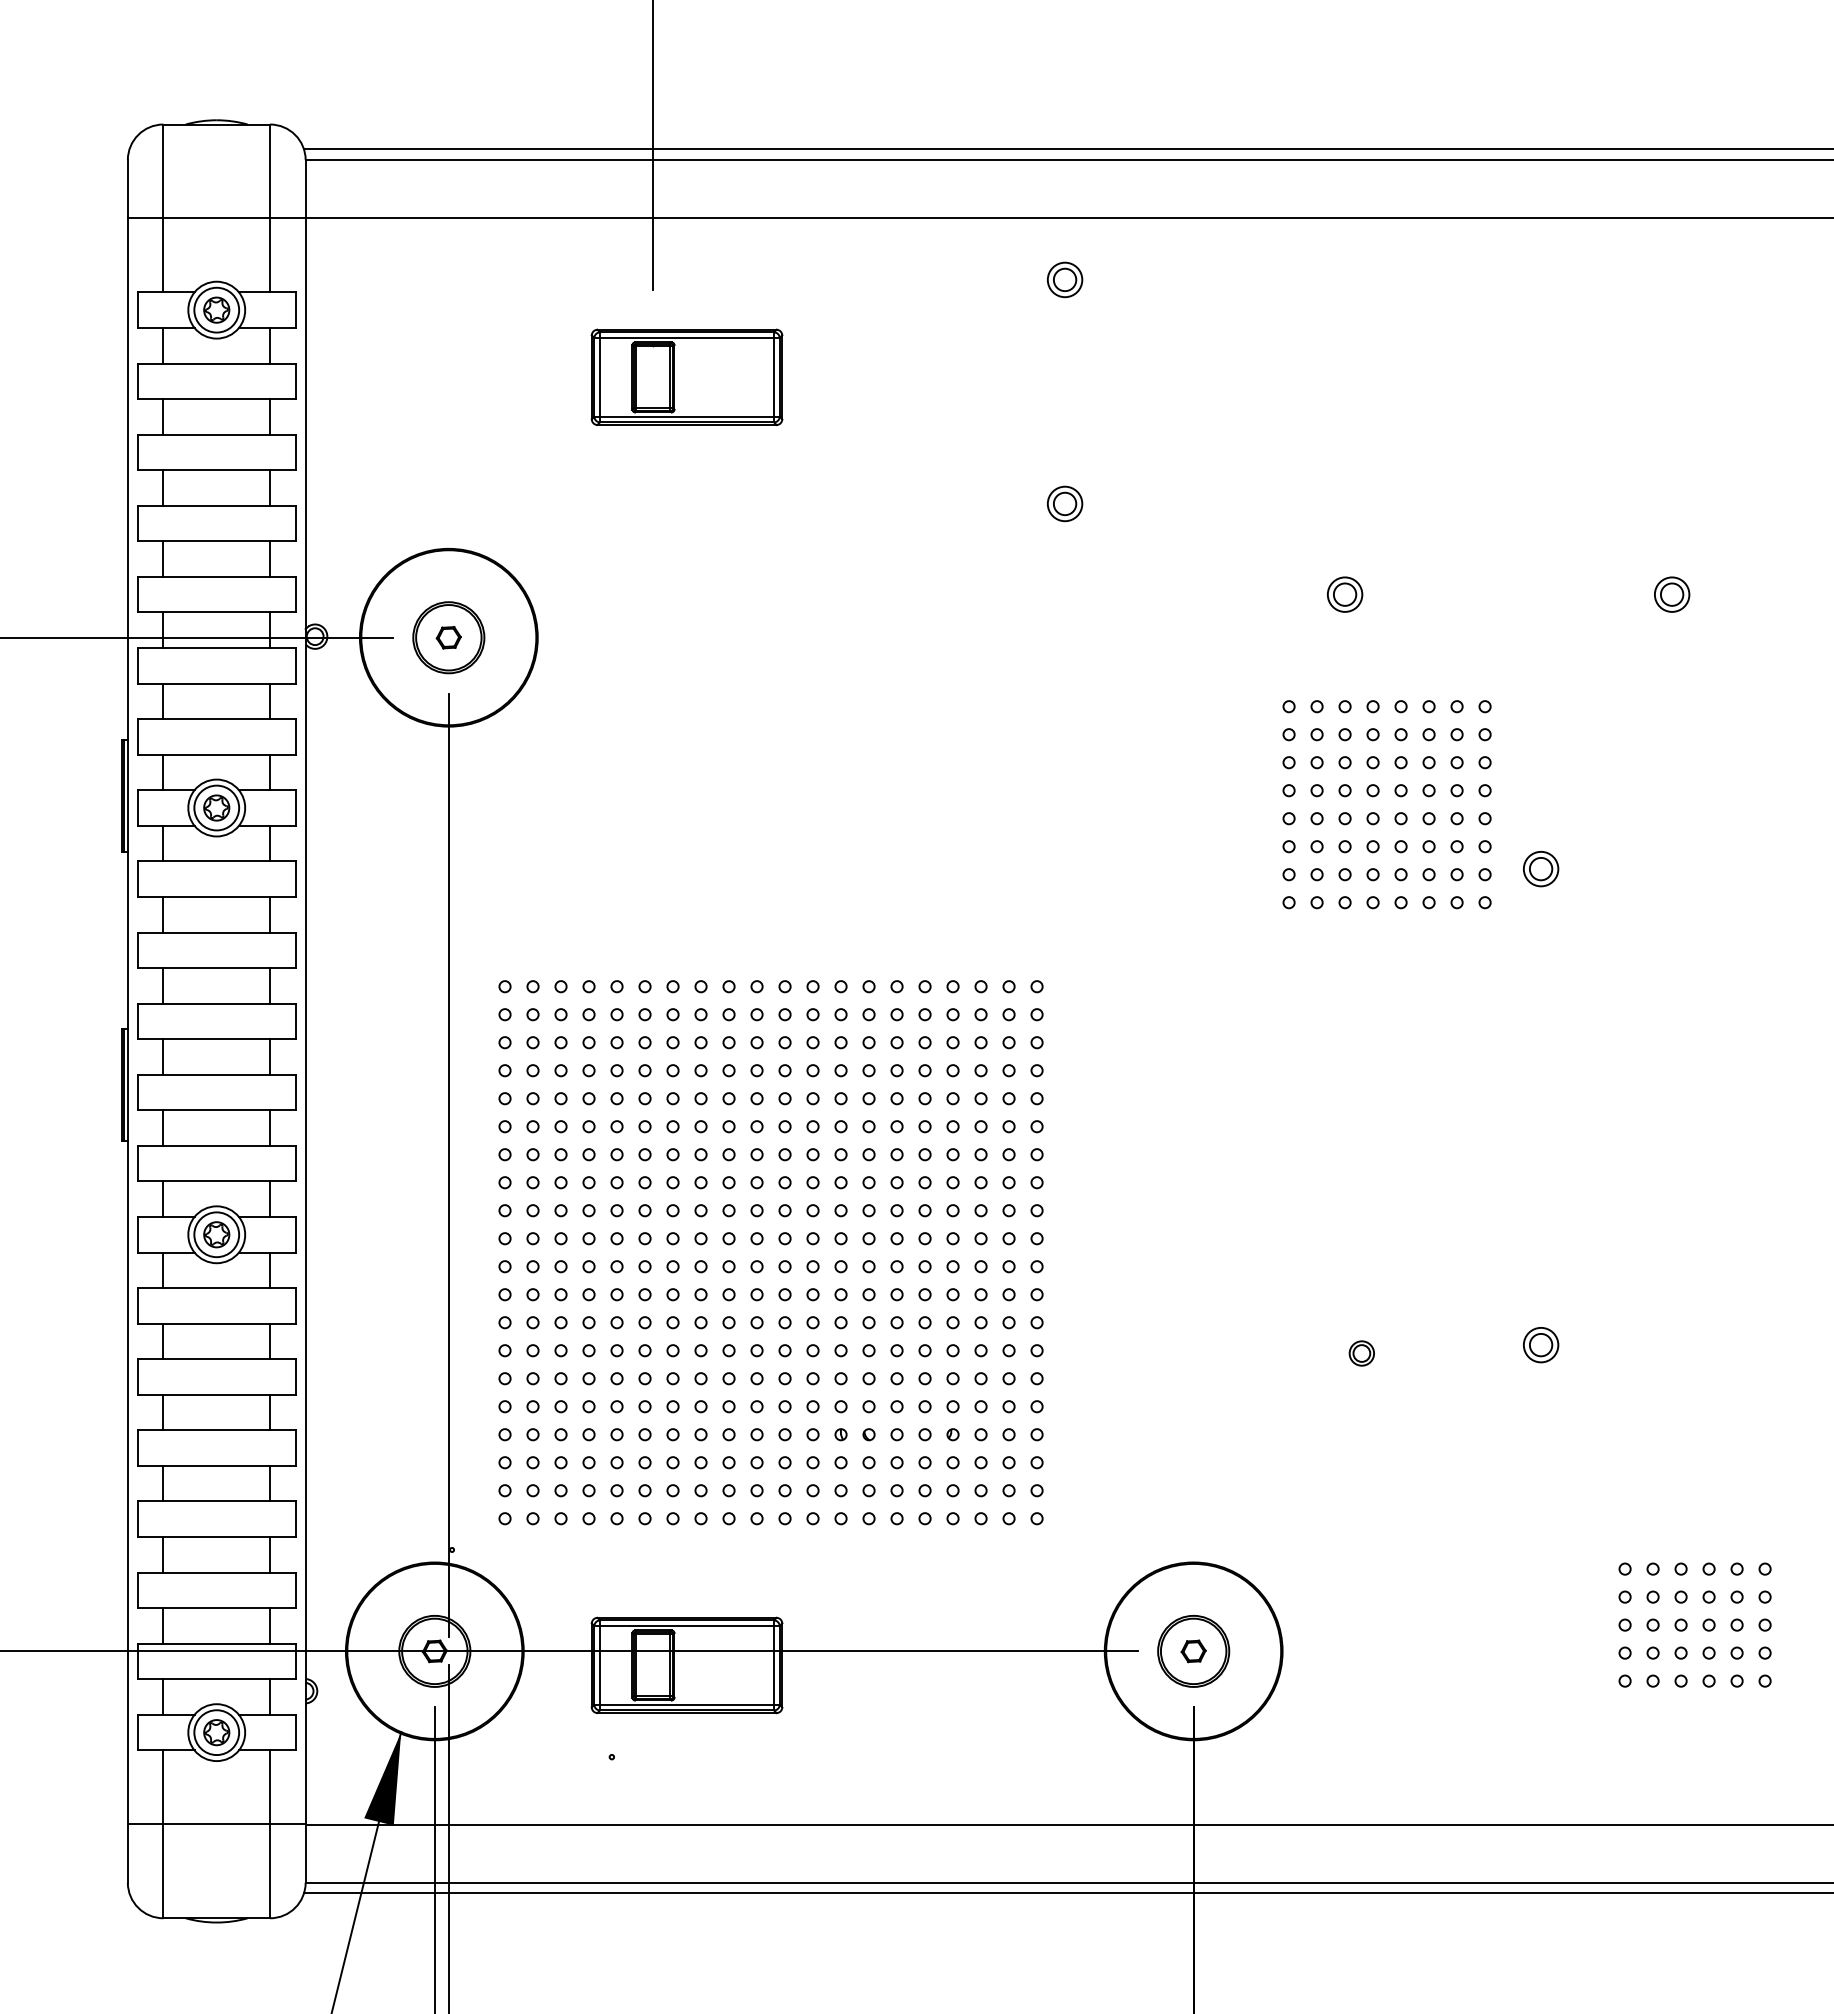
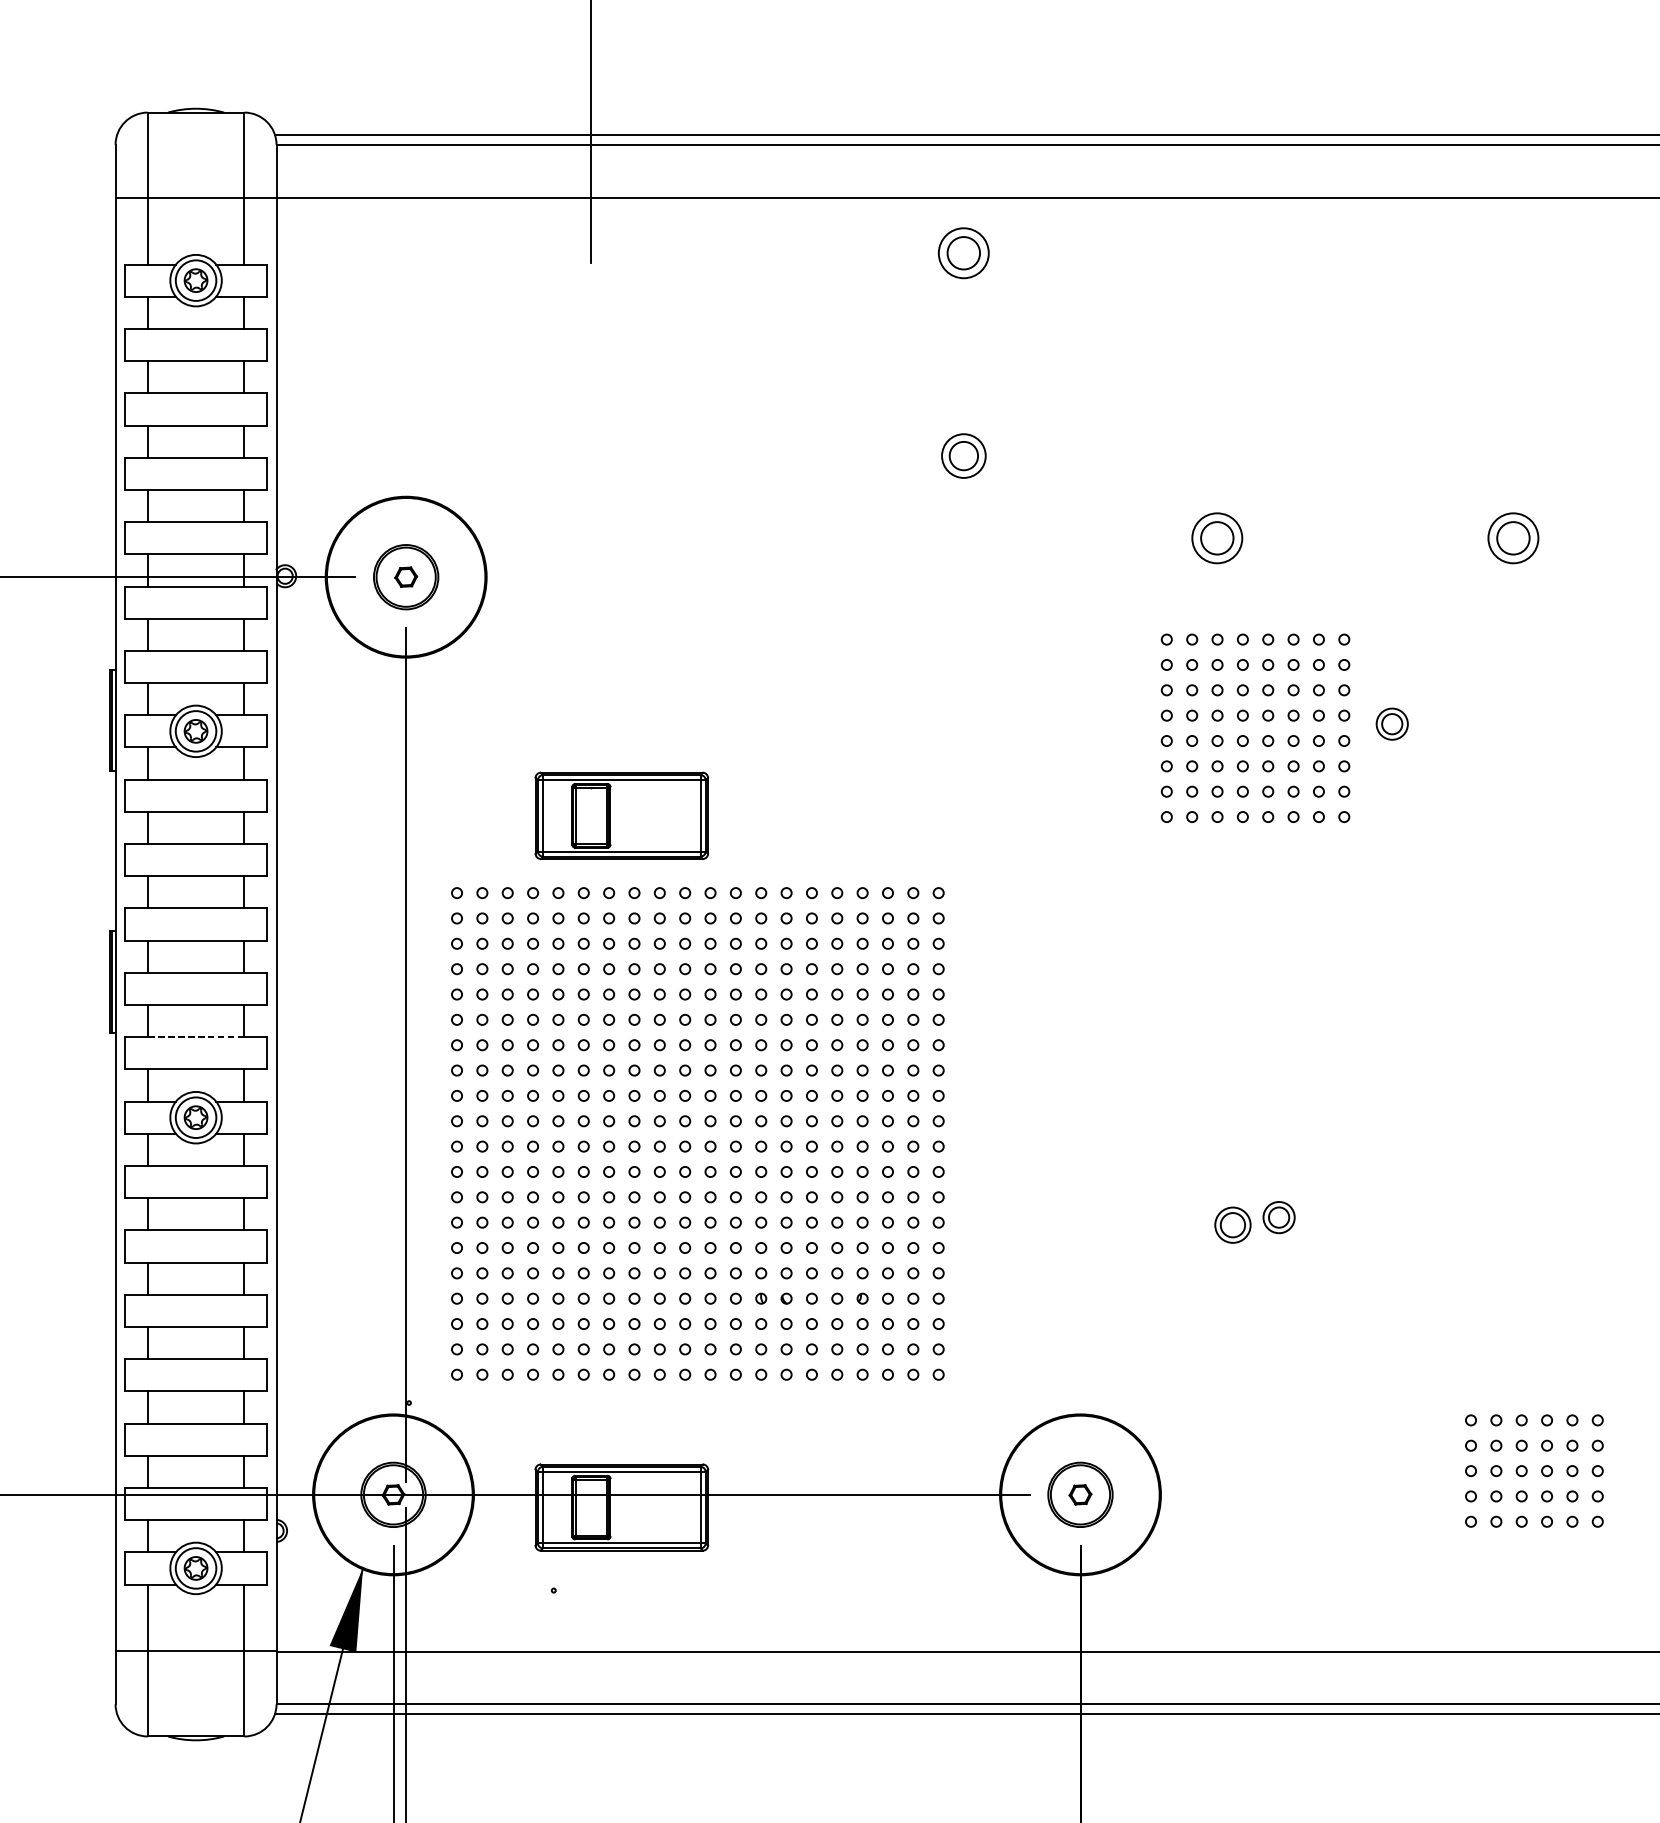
part: (1065, 279) -> (964, 252), size x1.6
part: (686, 377) -> (621, 815), moved
part: (1065, 503) -> (964, 455), size x1.4
part: (1345, 594) -> (1217, 538), size x1.6
part: (1672, 594) -> (1513, 538), size x1.6
part: (1541, 869) -> (1392, 724), moved
line: (216, 1145) -> (195, 1036), solid -> dashed
part: (1541, 1345) -> (1279, 1217), moved
part: (1361, 1353) -> (1232, 1225), size x1.6

